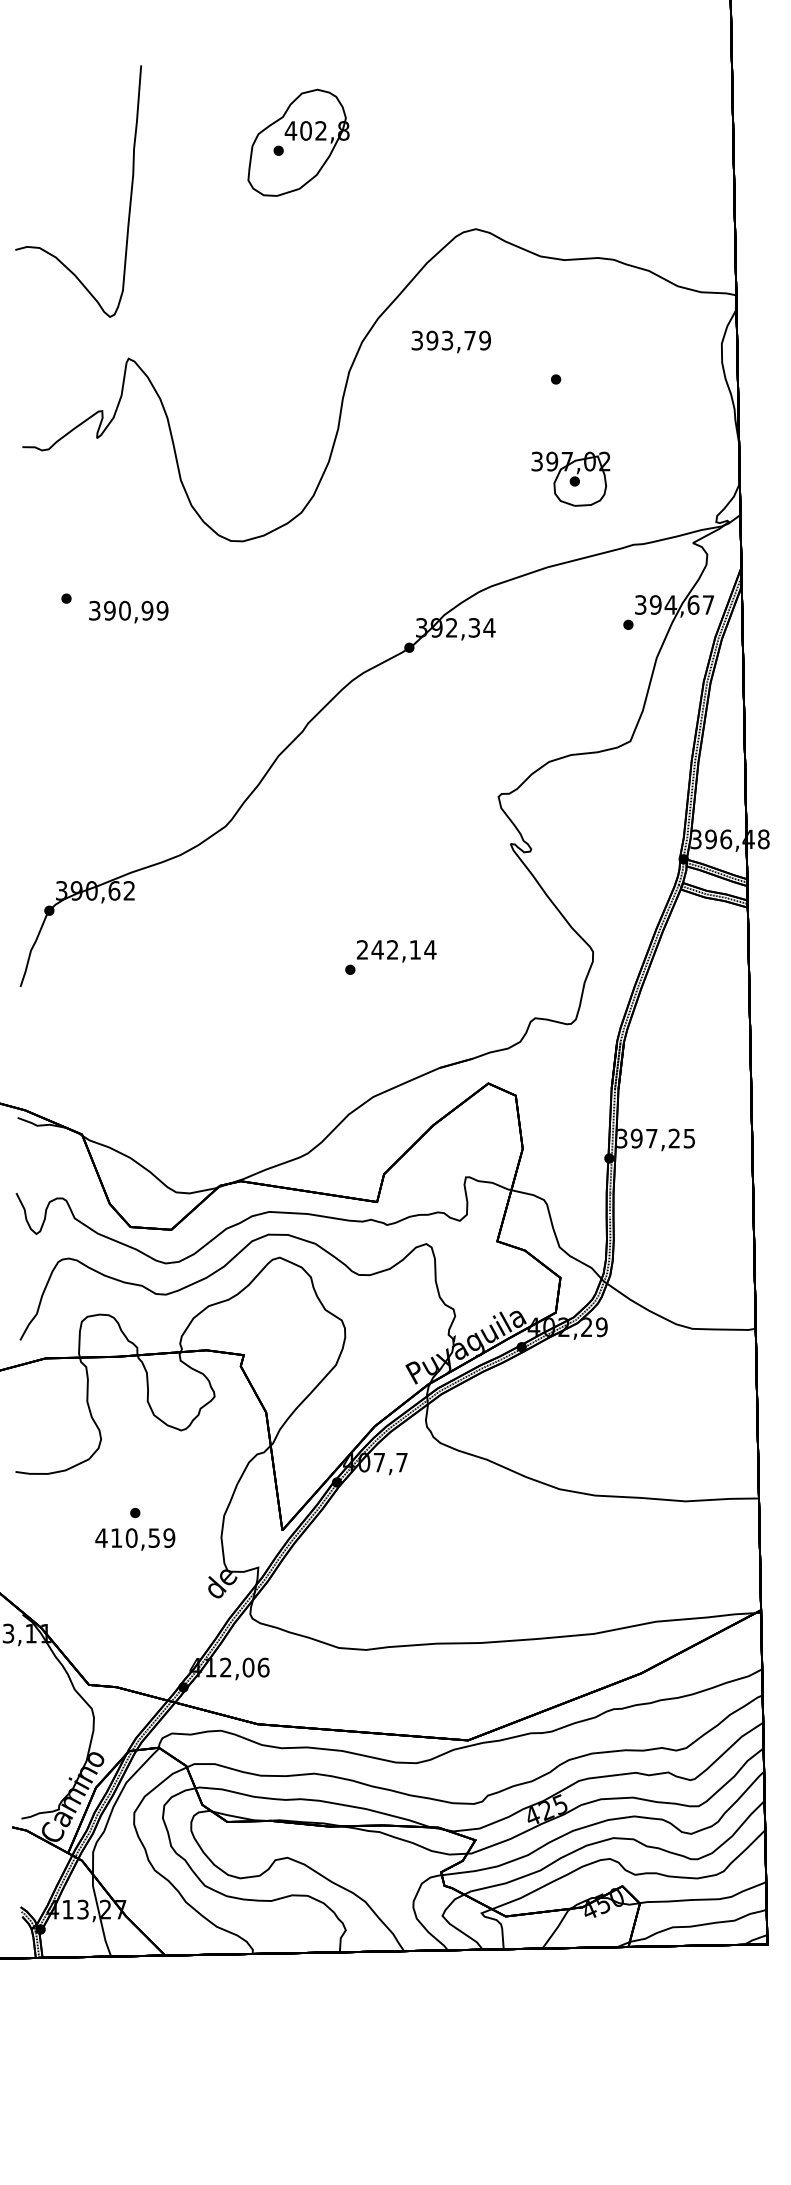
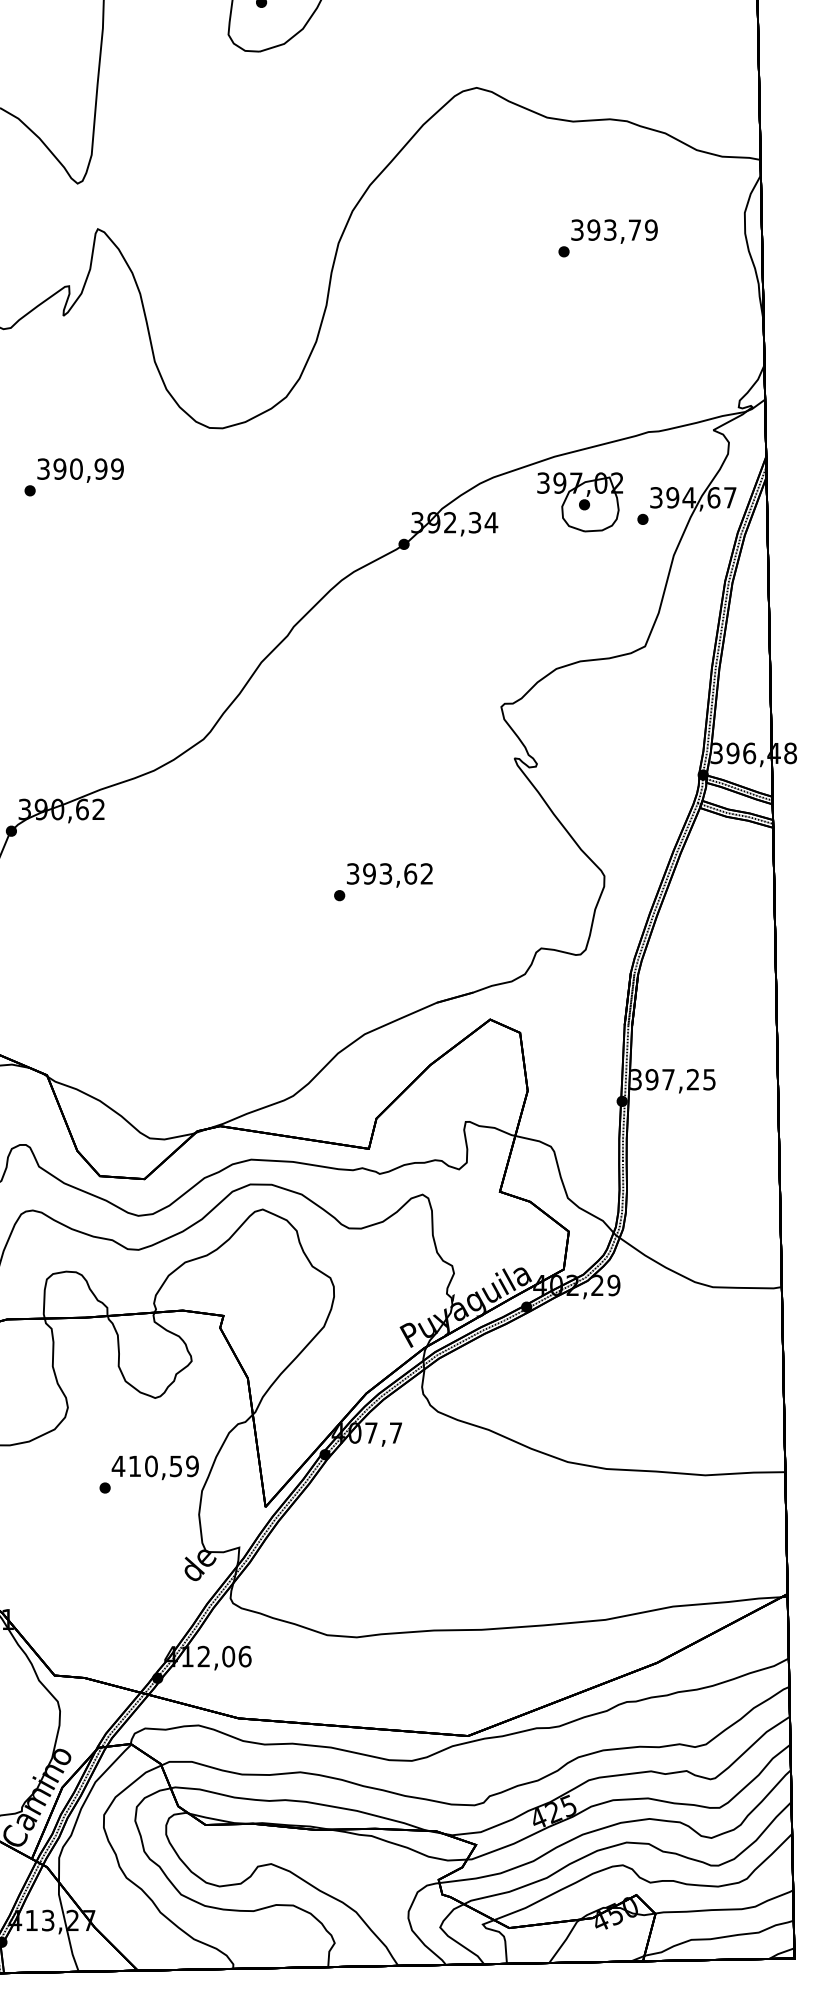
text: (450, 341) -> (613, 231), moved
part: (570, 478) -> (579, 501), moved
text: (128, 611) -> (80, 469), moved
text: (396, 949) -> (390, 873), 242,14 -> 393,62
text: (135, 1539) -> (155, 1467), moved

